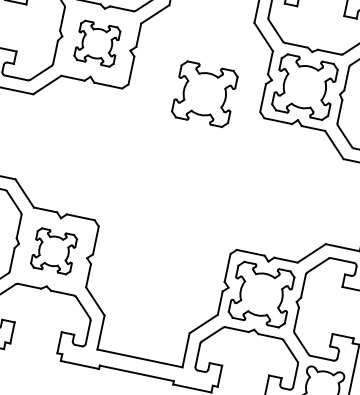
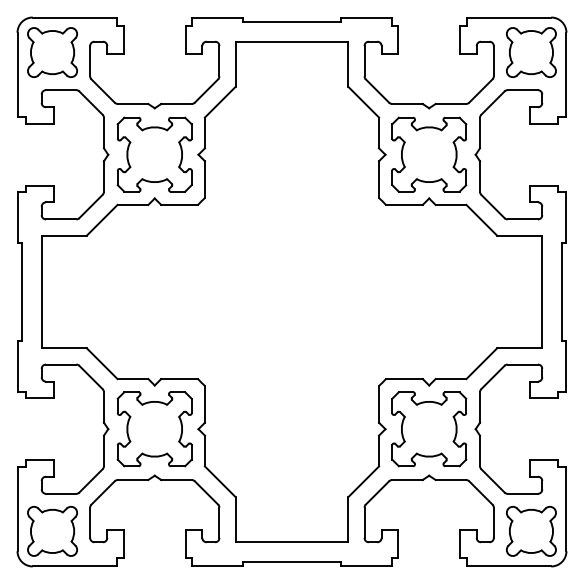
part: (97, 43) -> (154, 154), size x1.43
part: (204, 94) -> (304, 190), removed
part: (53, 251) -> (154, 429), size x1.43

